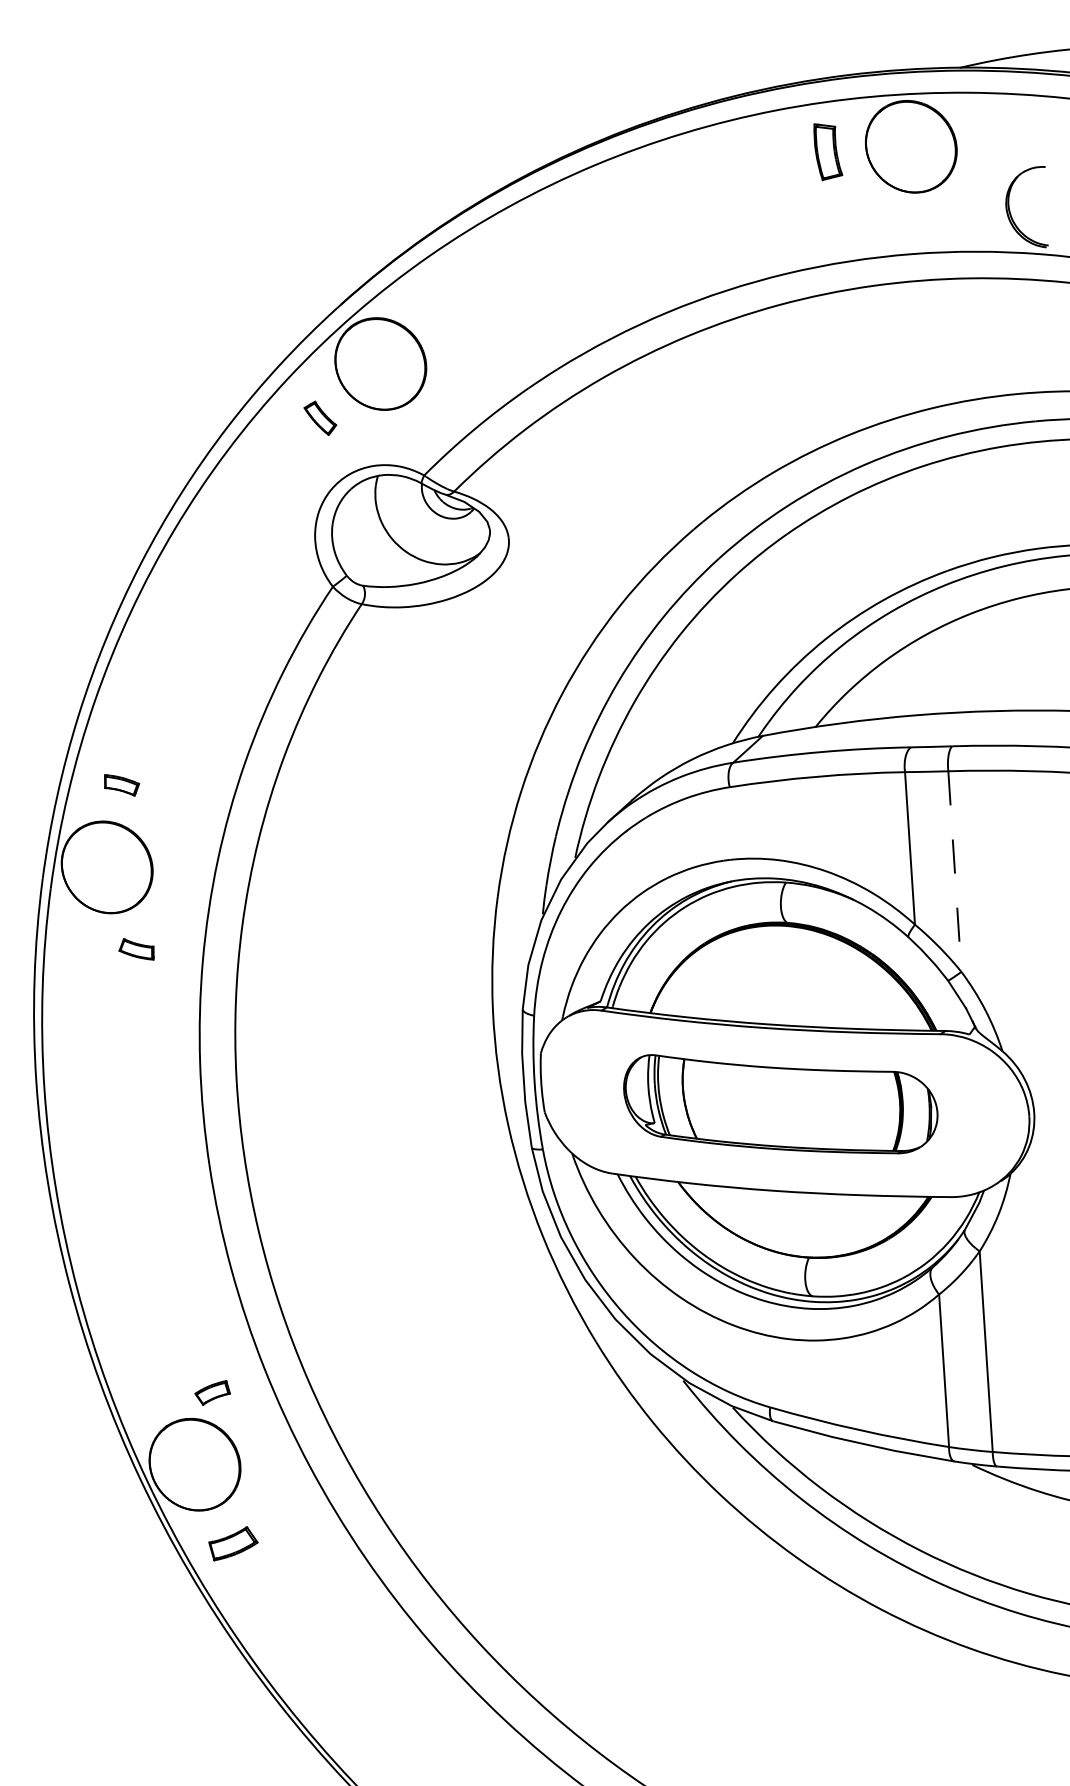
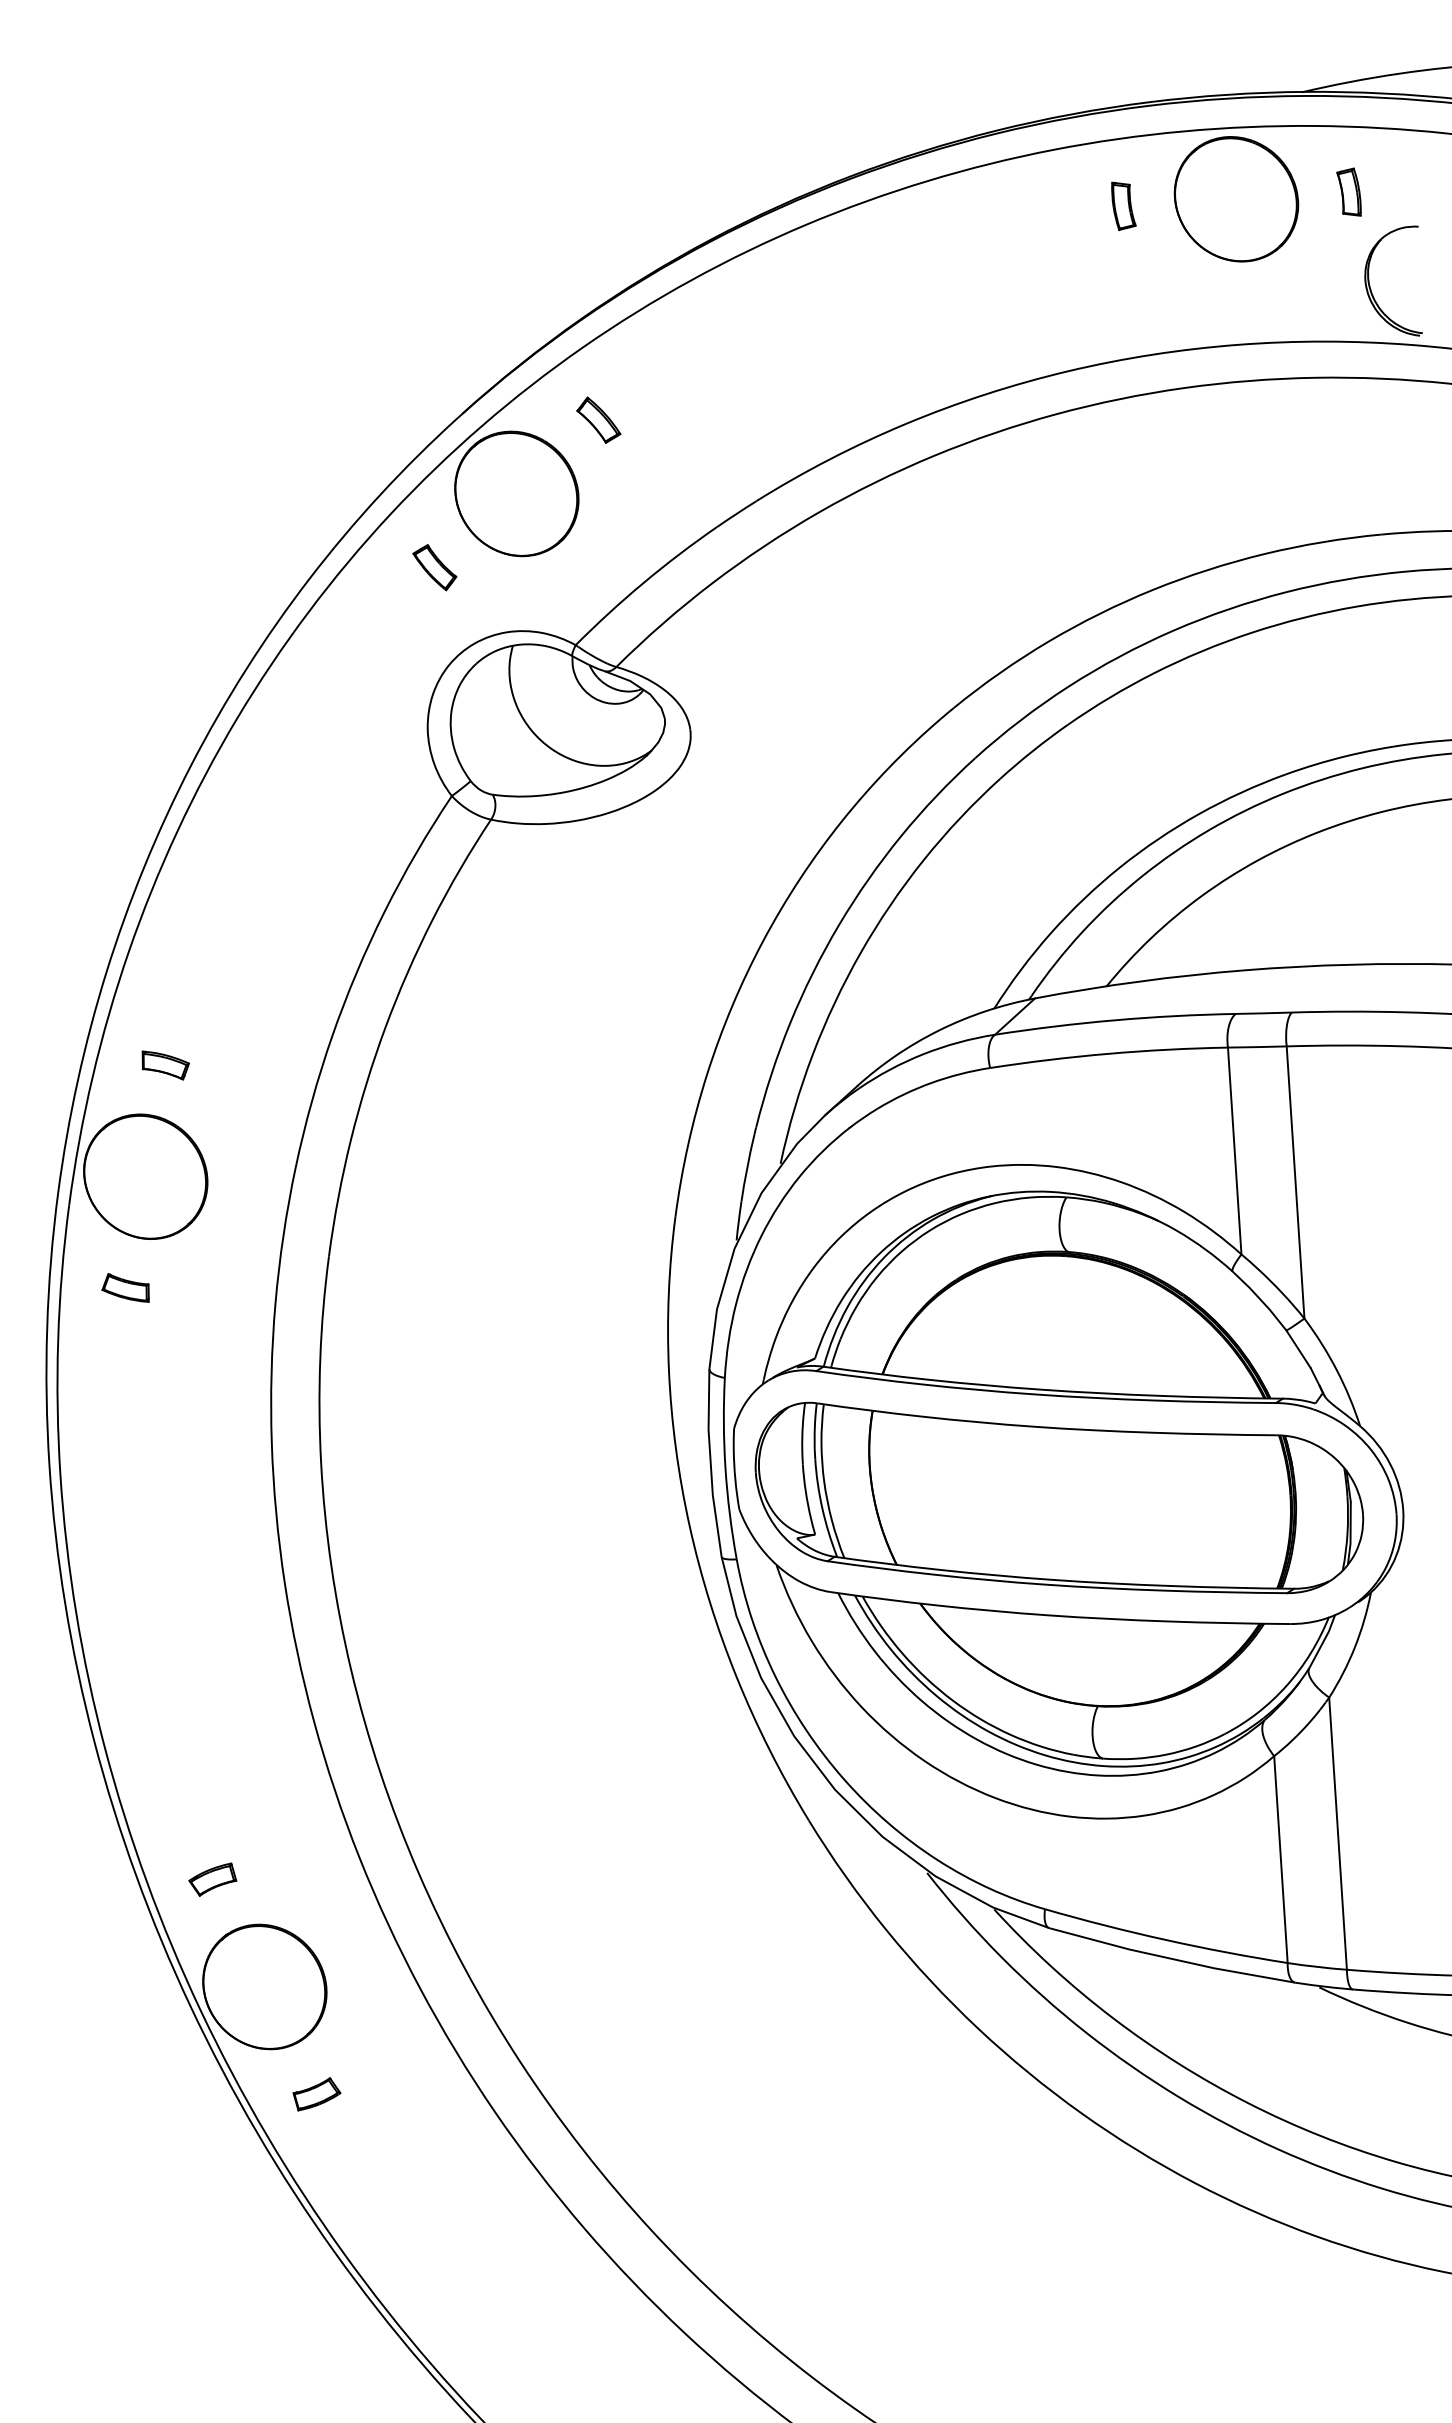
part: (993, 141) -> (1348, 191), added
part: (828, 151) -> (1123, 205), size x0.62
part: (441, 309) -> (598, 419), added
line: (954, 871) -> (1295, 1182), dashed -> solid
part: (136, 949) -> (125, 1287), moved
part: (780, 1103) -> (1059, 1497), size x1.43
part: (212, 1392) -> (212, 1879), moved
part: (233, 1543) -> (316, 2094), size x0.71

